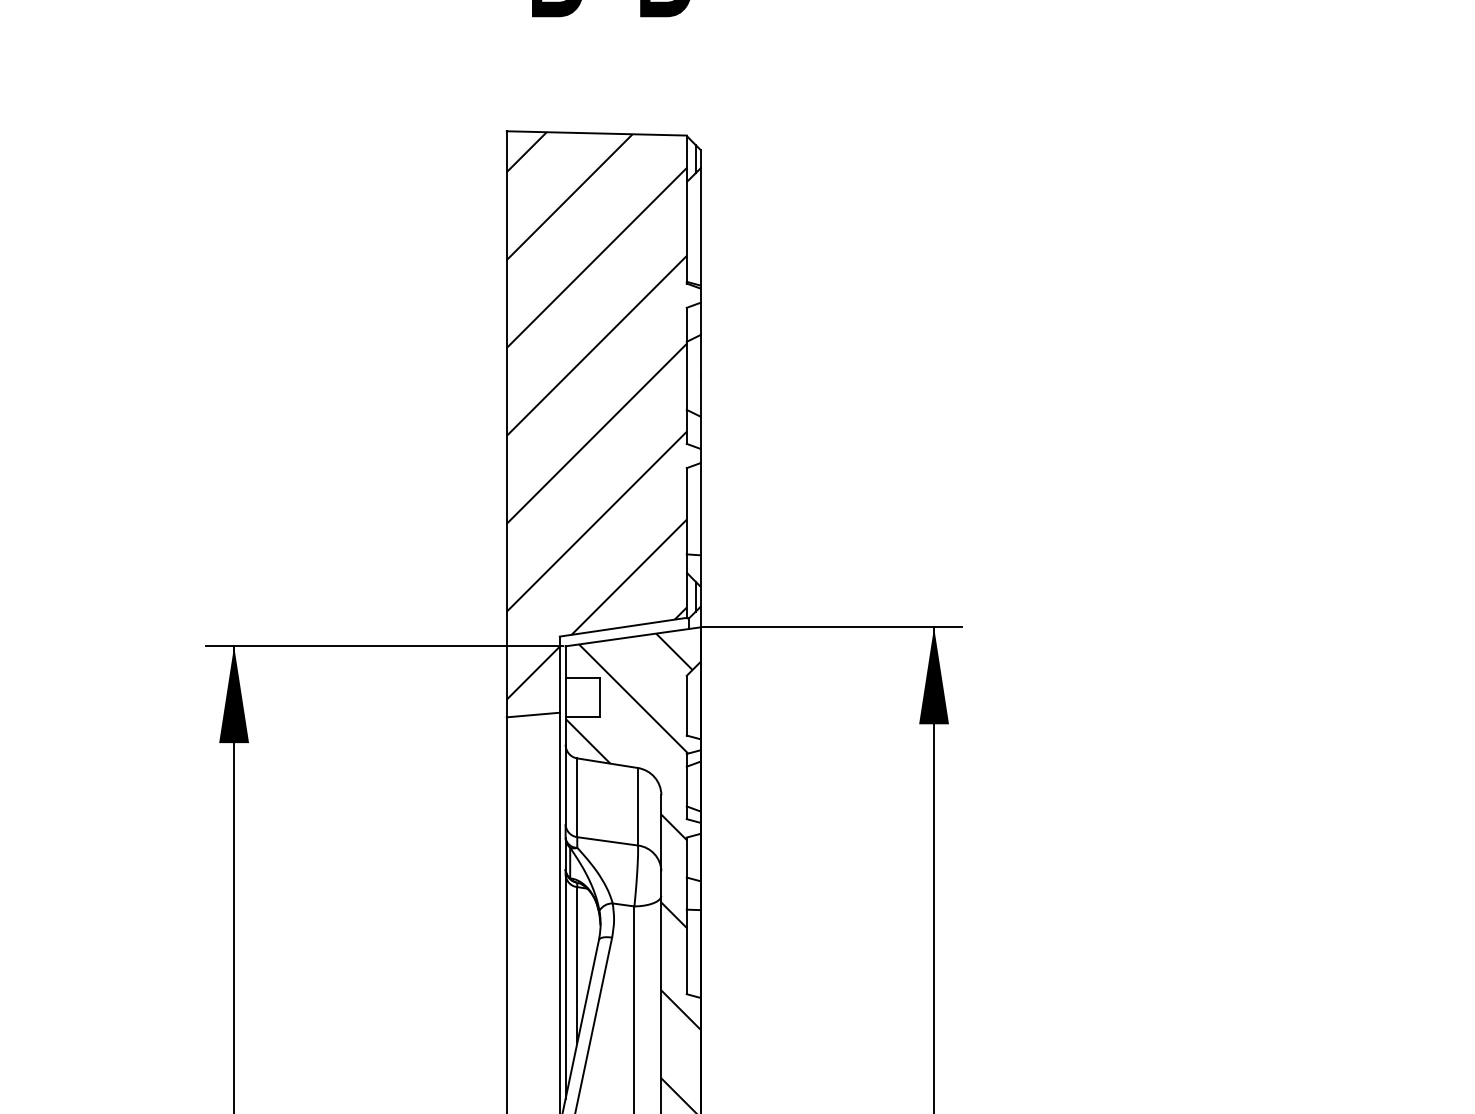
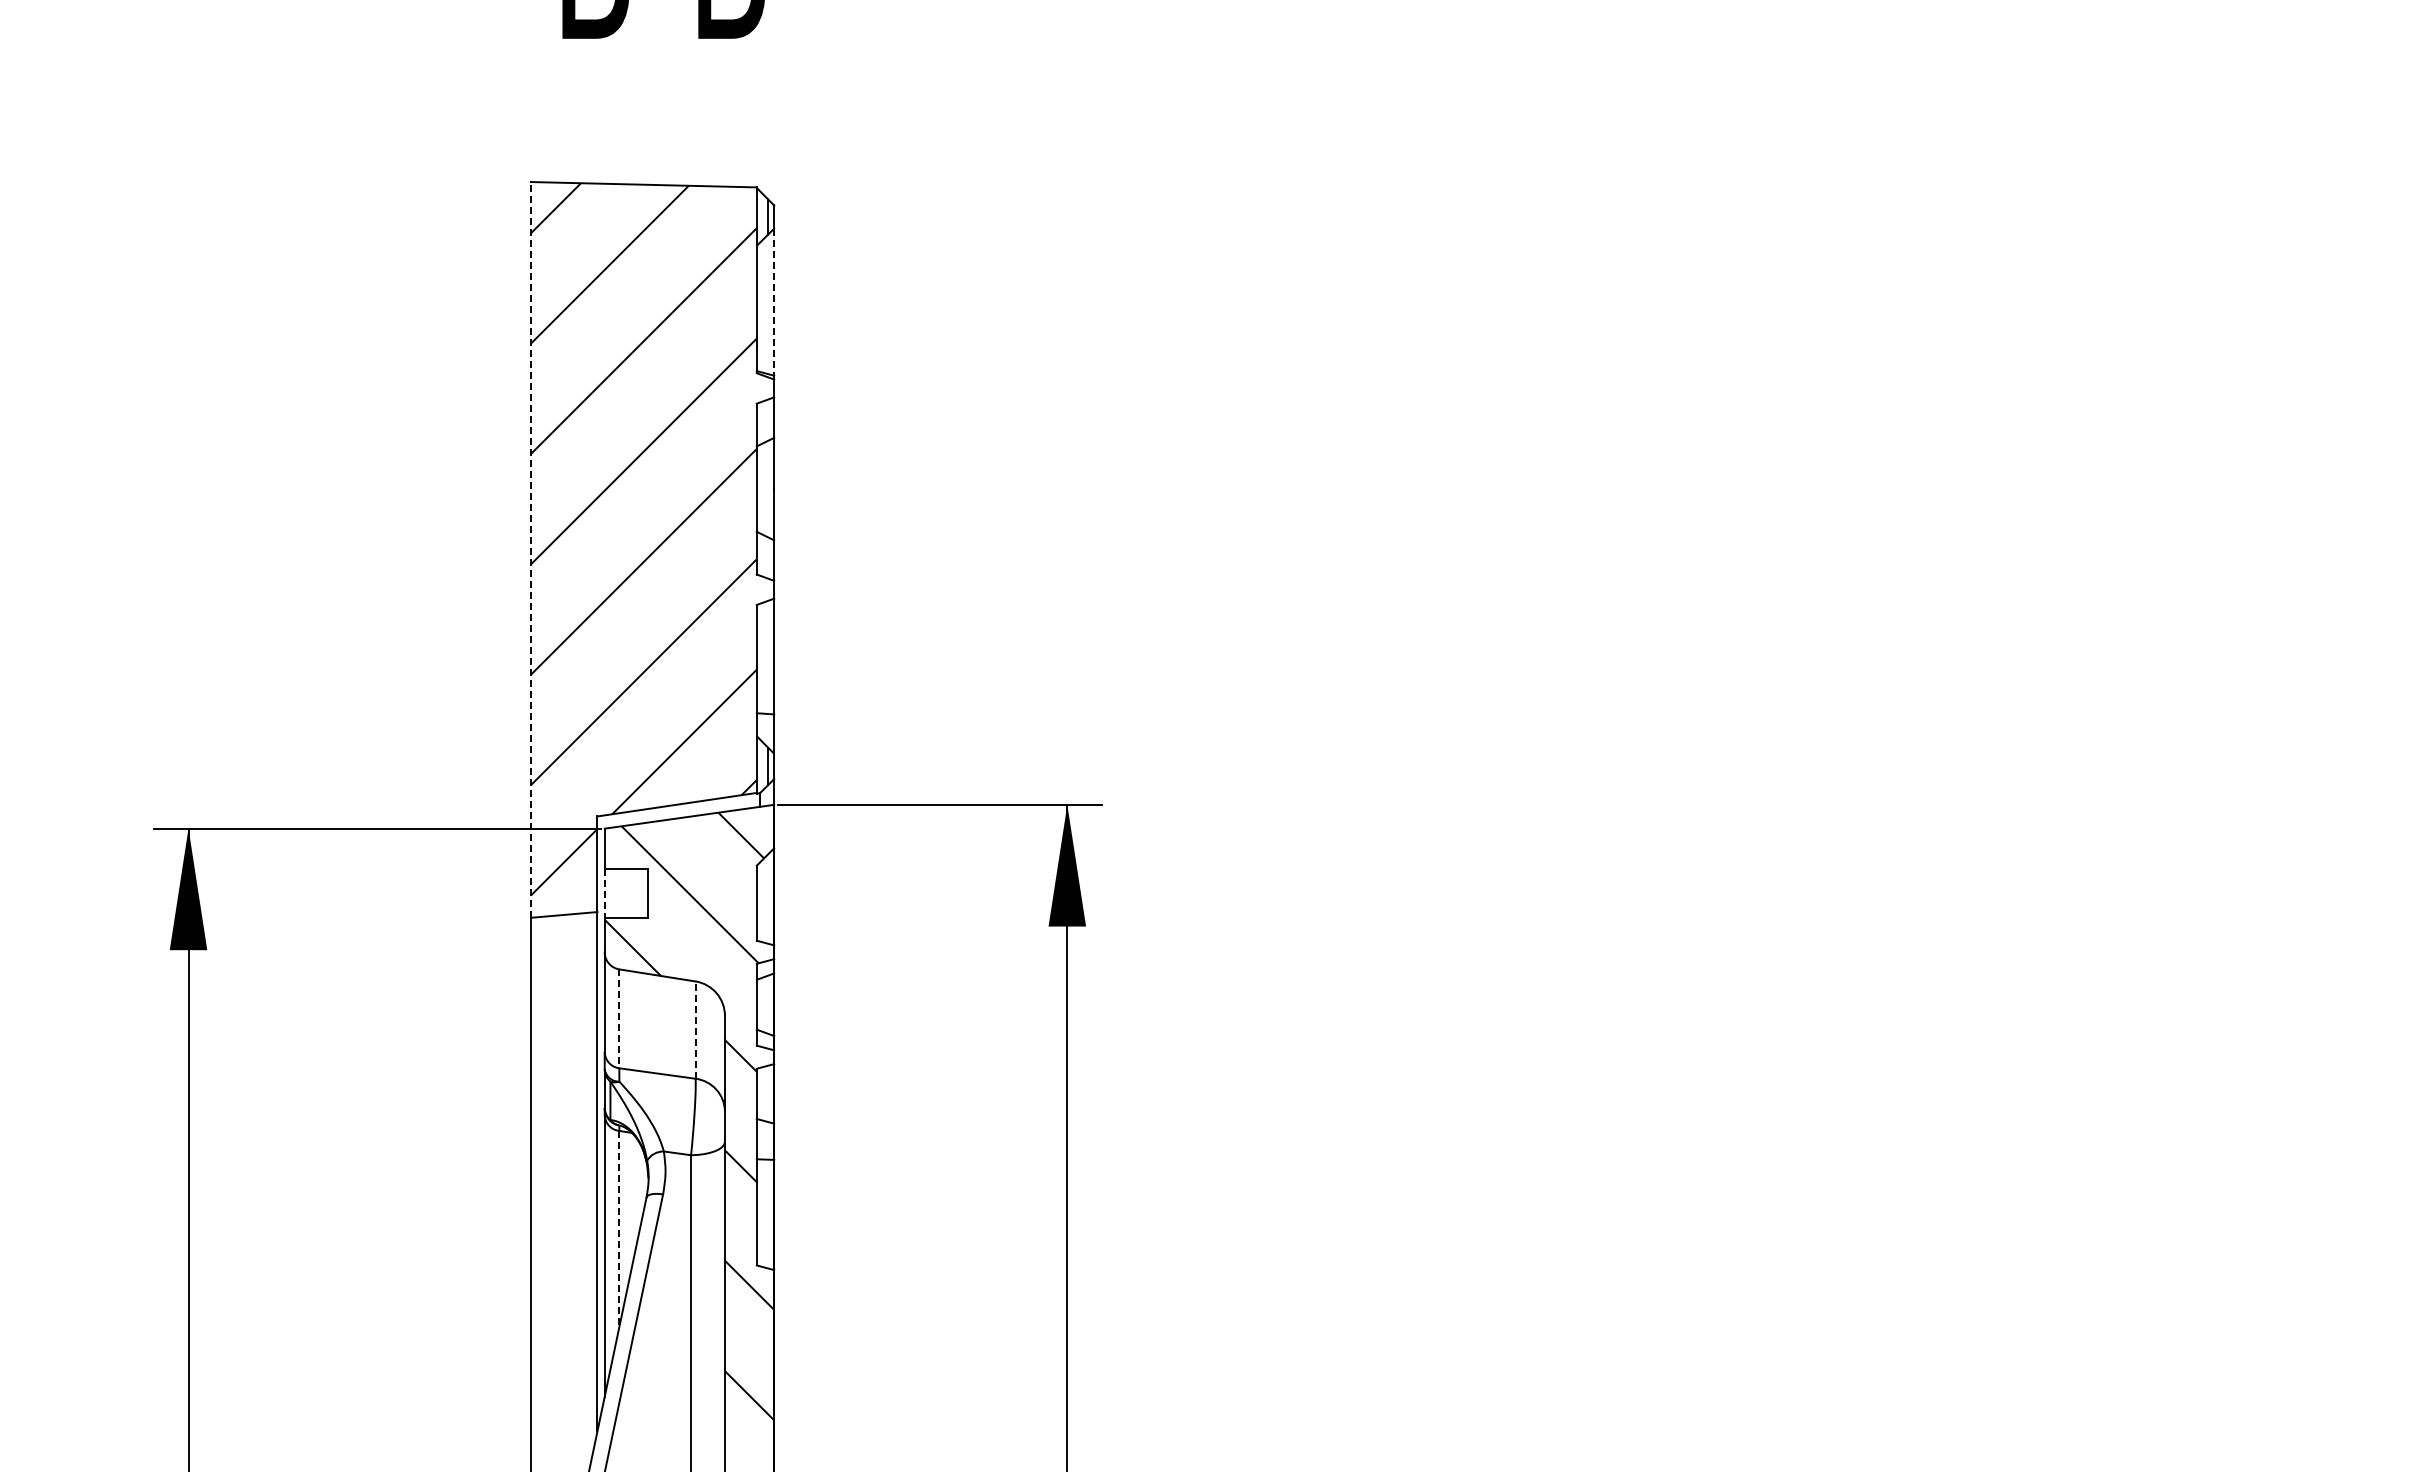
line: (700, 227) -> (774, 302), solid -> dashed
line: (506, 423) -> (530, 549), solid -> dashed
line: (565, 697) -> (604, 893), solid -> dashed
line: (577, 798) -> (619, 1019), solid -> dashed
line: (637, 807) -> (695, 1030), solid -> dashed
line: (577, 964) -> (619, 1228), solid -> dashed

